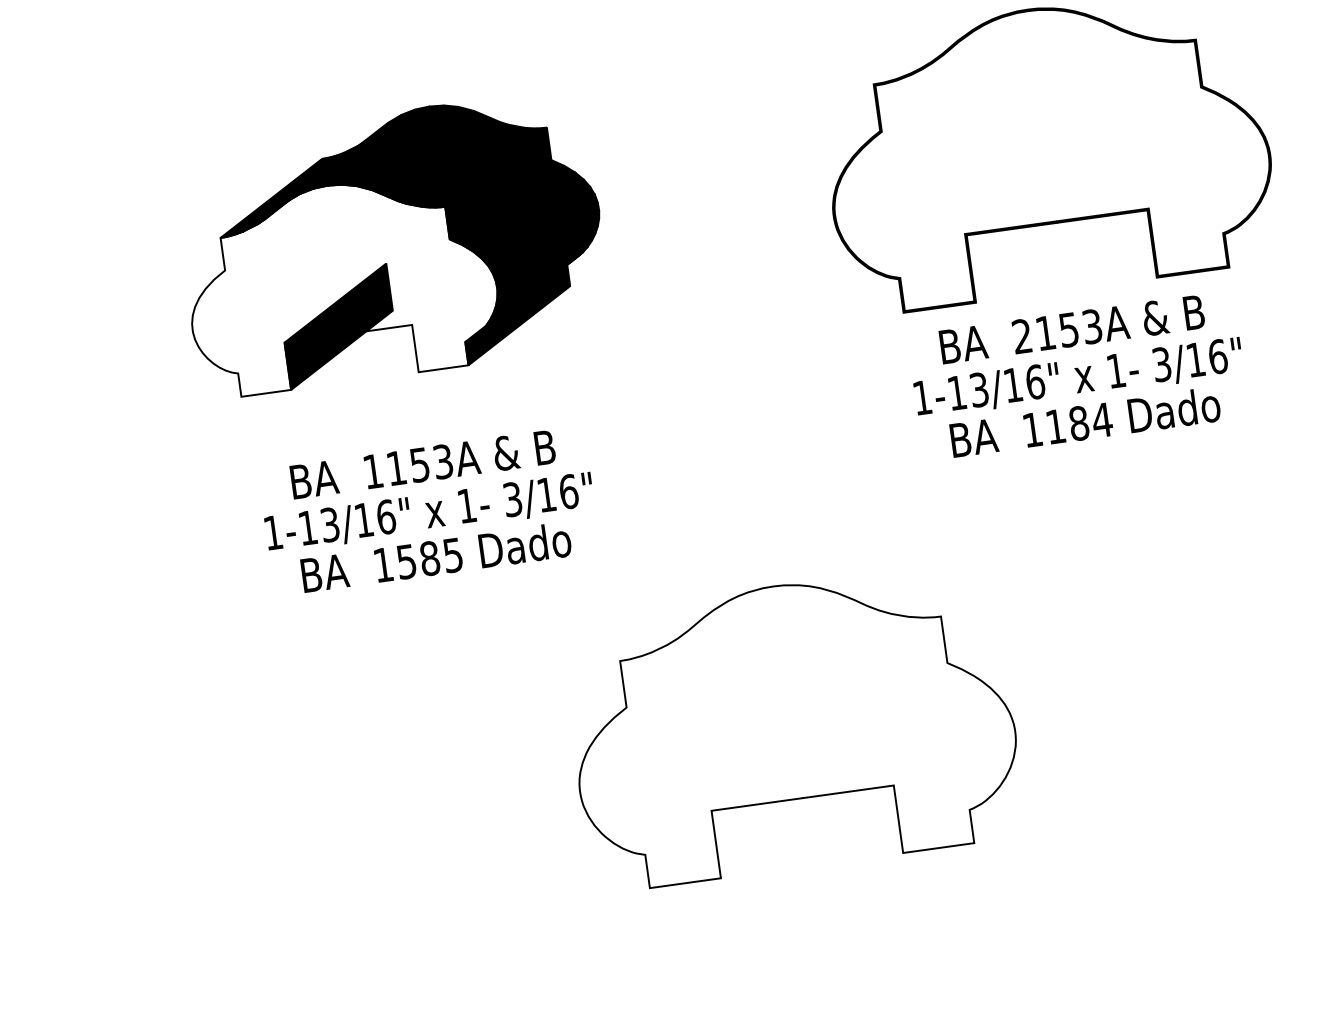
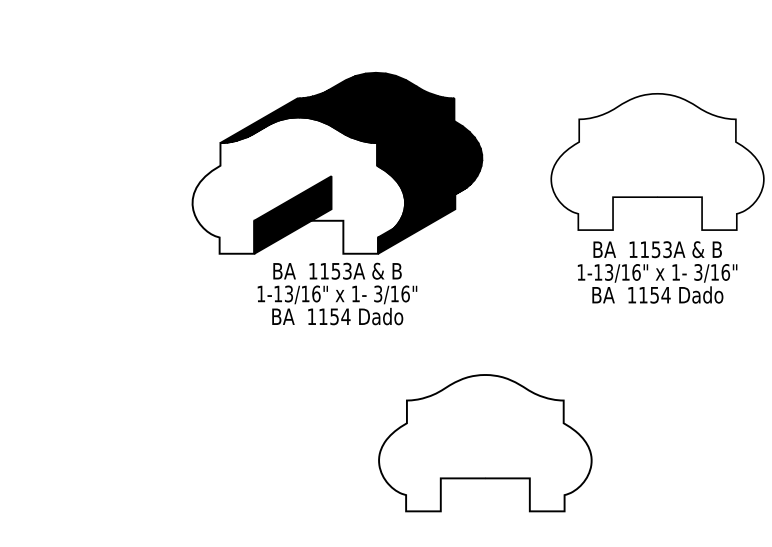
part: (392, 244) -> (337, 163), size x1.43
text: (1022, 336) -> (633, 249), 2153A -> 1153A
text: (1078, 422) -> (654, 294), 1184 -> 1154
text: (429, 558) -> (334, 316), 1585 -> 1154
part: (793, 726) -> (485, 443), moved

